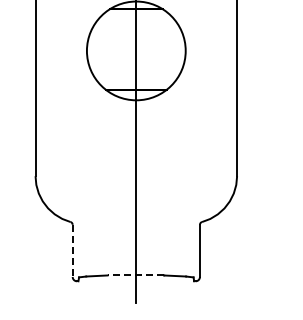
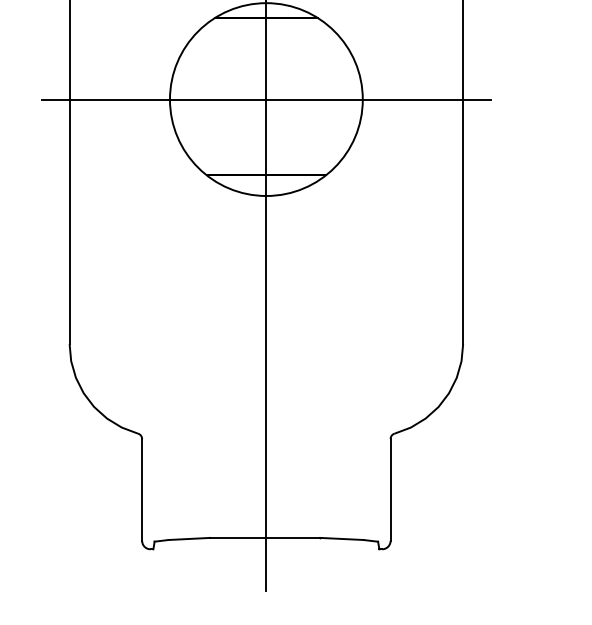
line: (136, 50) -> (266, 98), added
line: (72, 251) -> (141, 491), dashed -> solid
line: (135, 275) -> (264, 537), dashed -> solid

